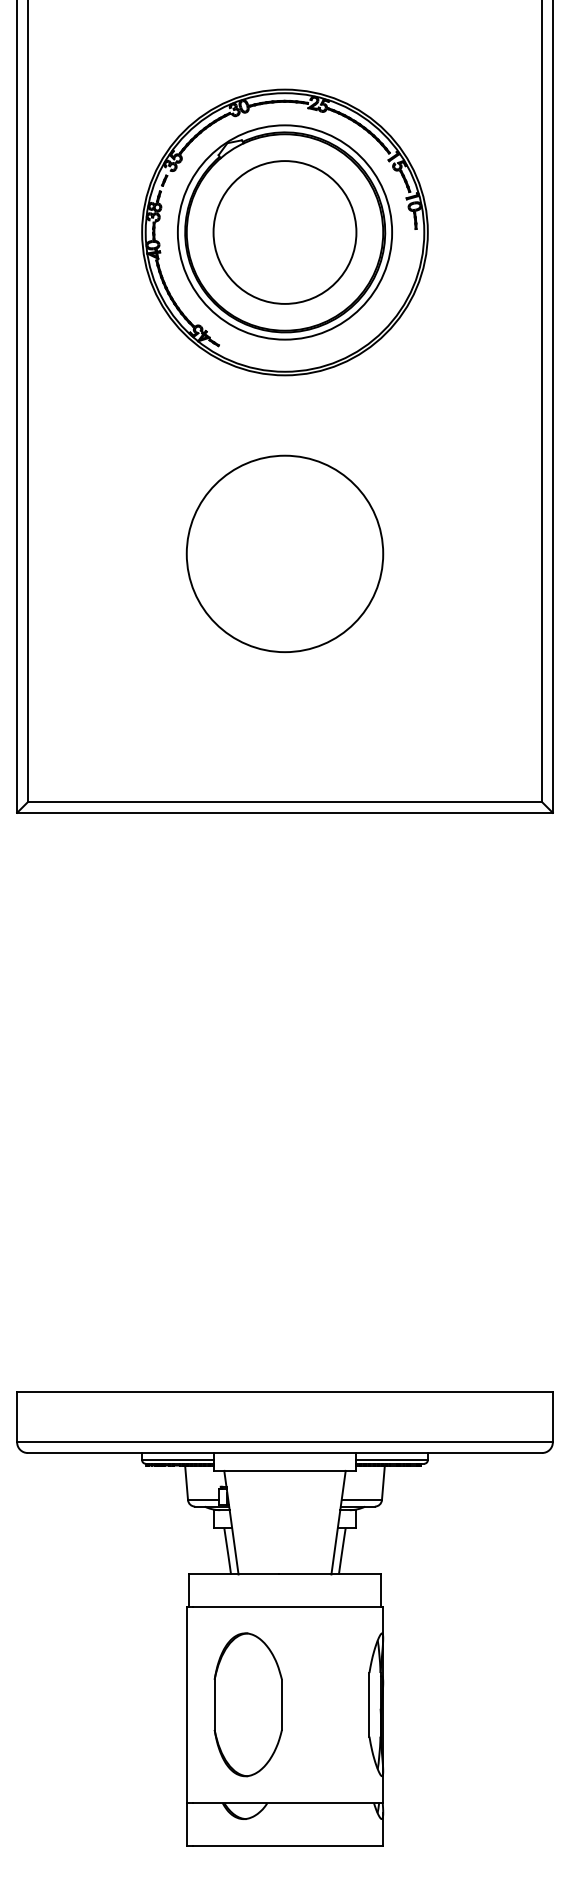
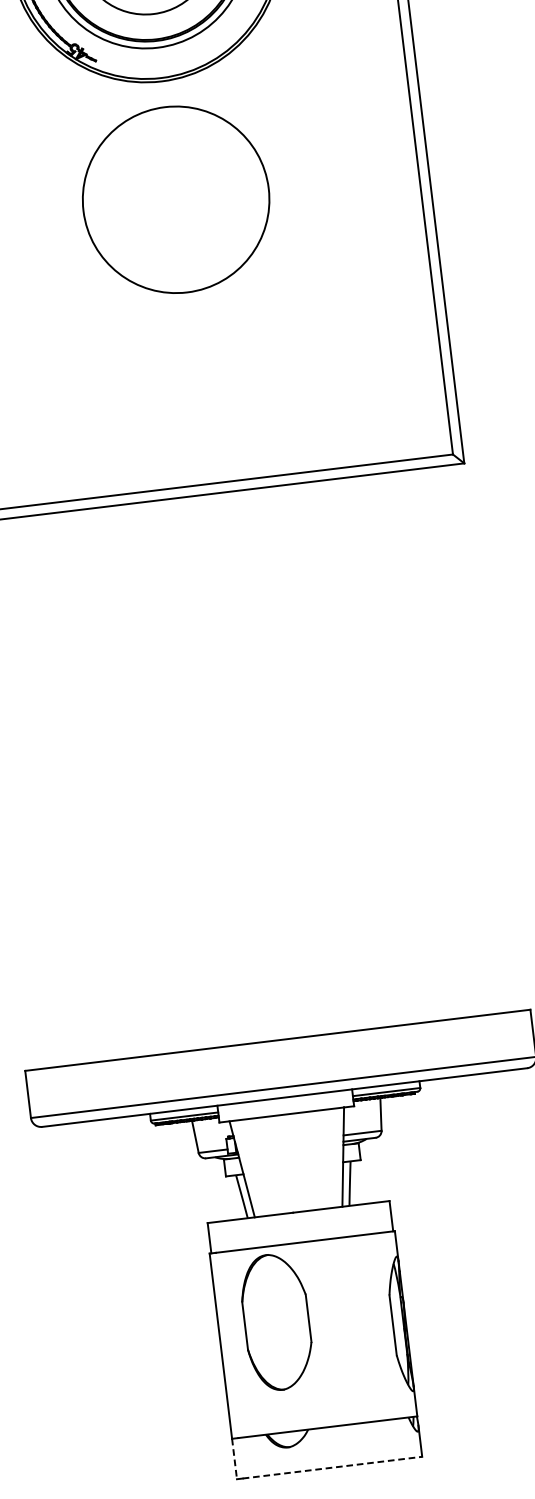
circle: (284, 553) -> (175, 199), moved
part: (247, 1704) -> (276, 1321), moved
line: (186, 1824) -> (234, 1459), solid -> dashed
line: (288, 1845) -> (332, 1467), solid -> dashed

